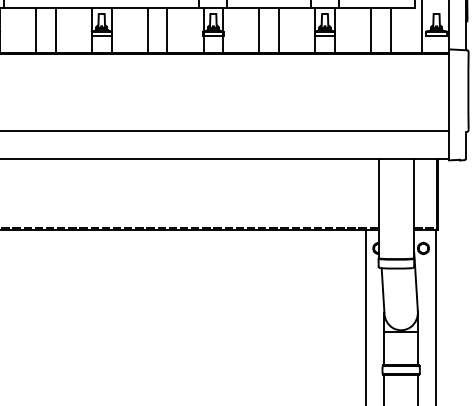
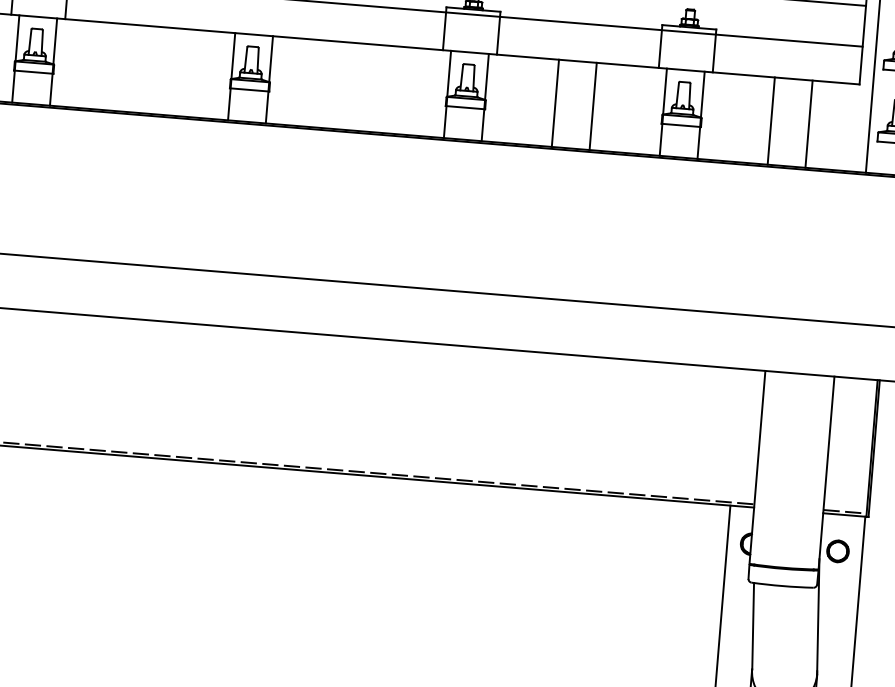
line: (36, 29) -> (124, 66), removed
line: (55, 29) -> (161, 69), removed
line: (147, 29) -> (339, 84), removed
line: (167, 29) -> (377, 87), removed

